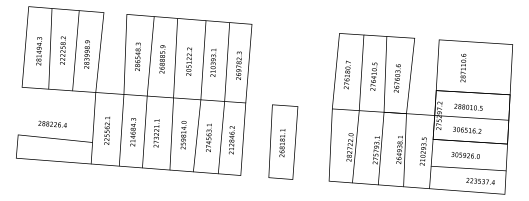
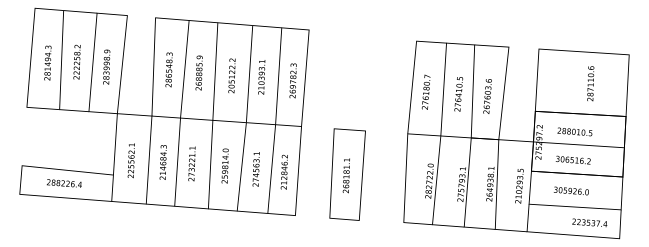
text: (463, 67) -> (590, 82), moved
text: (52, 123) -> (64, 182), moved

